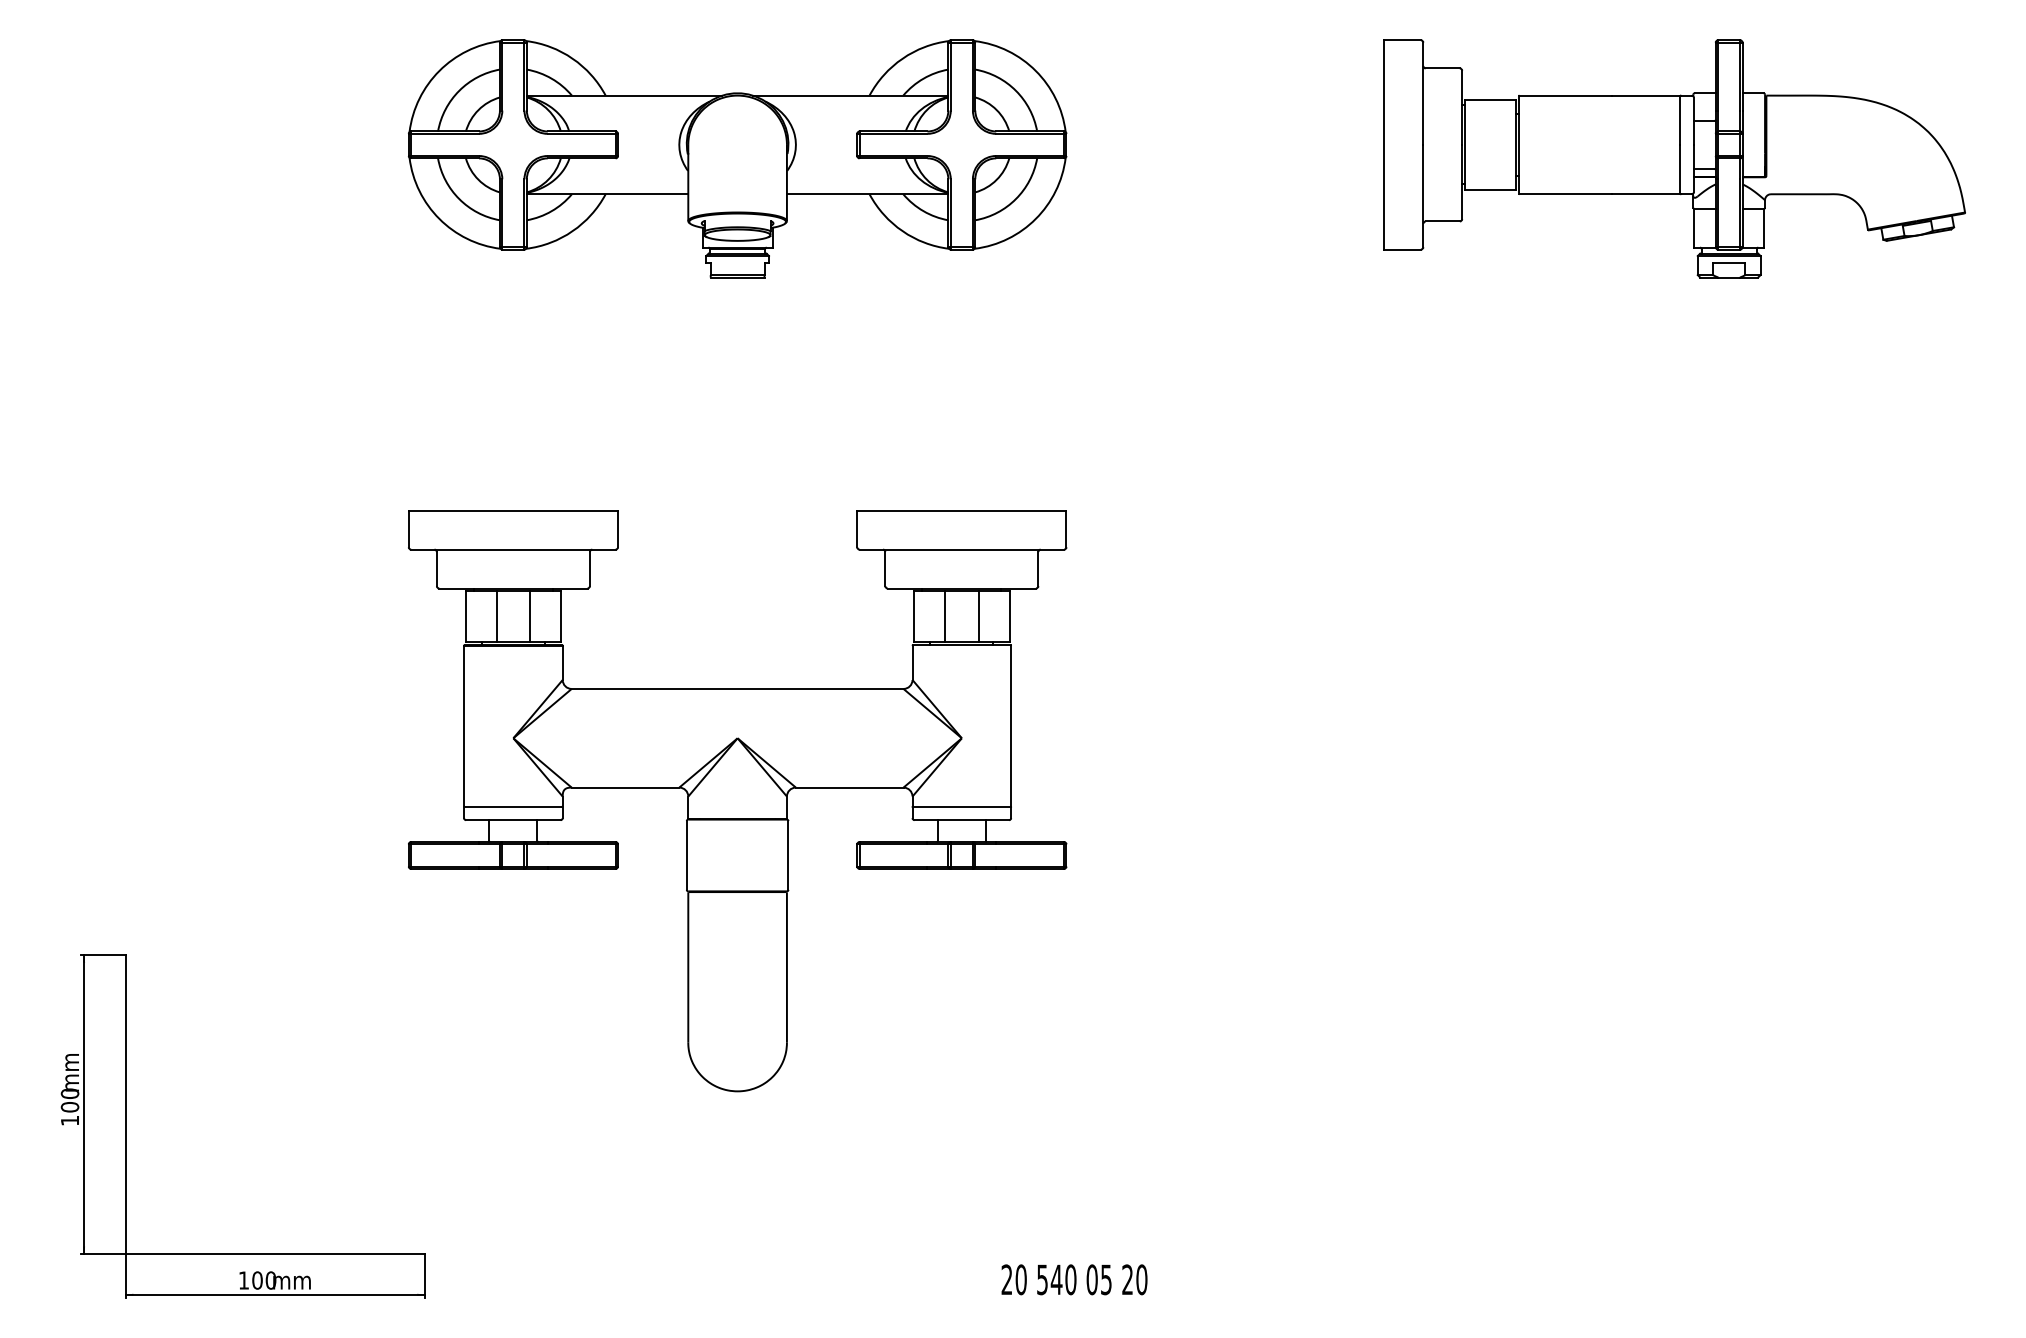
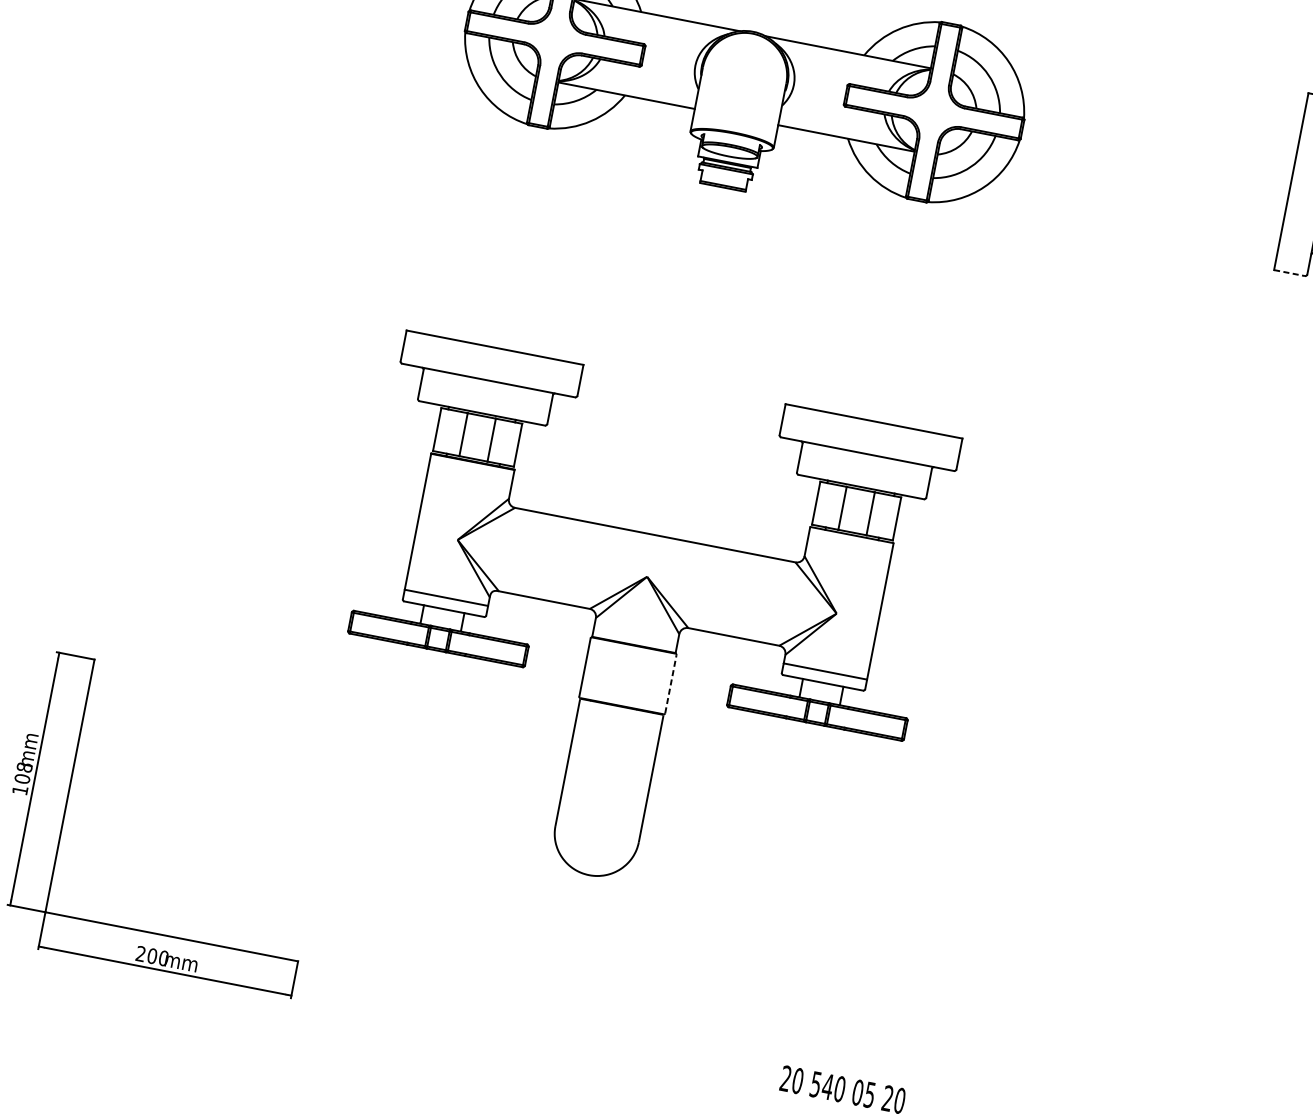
line: (1403, 249) -> (1290, 273), solid -> dashed
line: (788, 854) -> (671, 683), solid -> dashed
text: (69, 1093) -> (24, 767), 100 -> 108
text: (243, 1280) -> (140, 953), 100 -> 200

